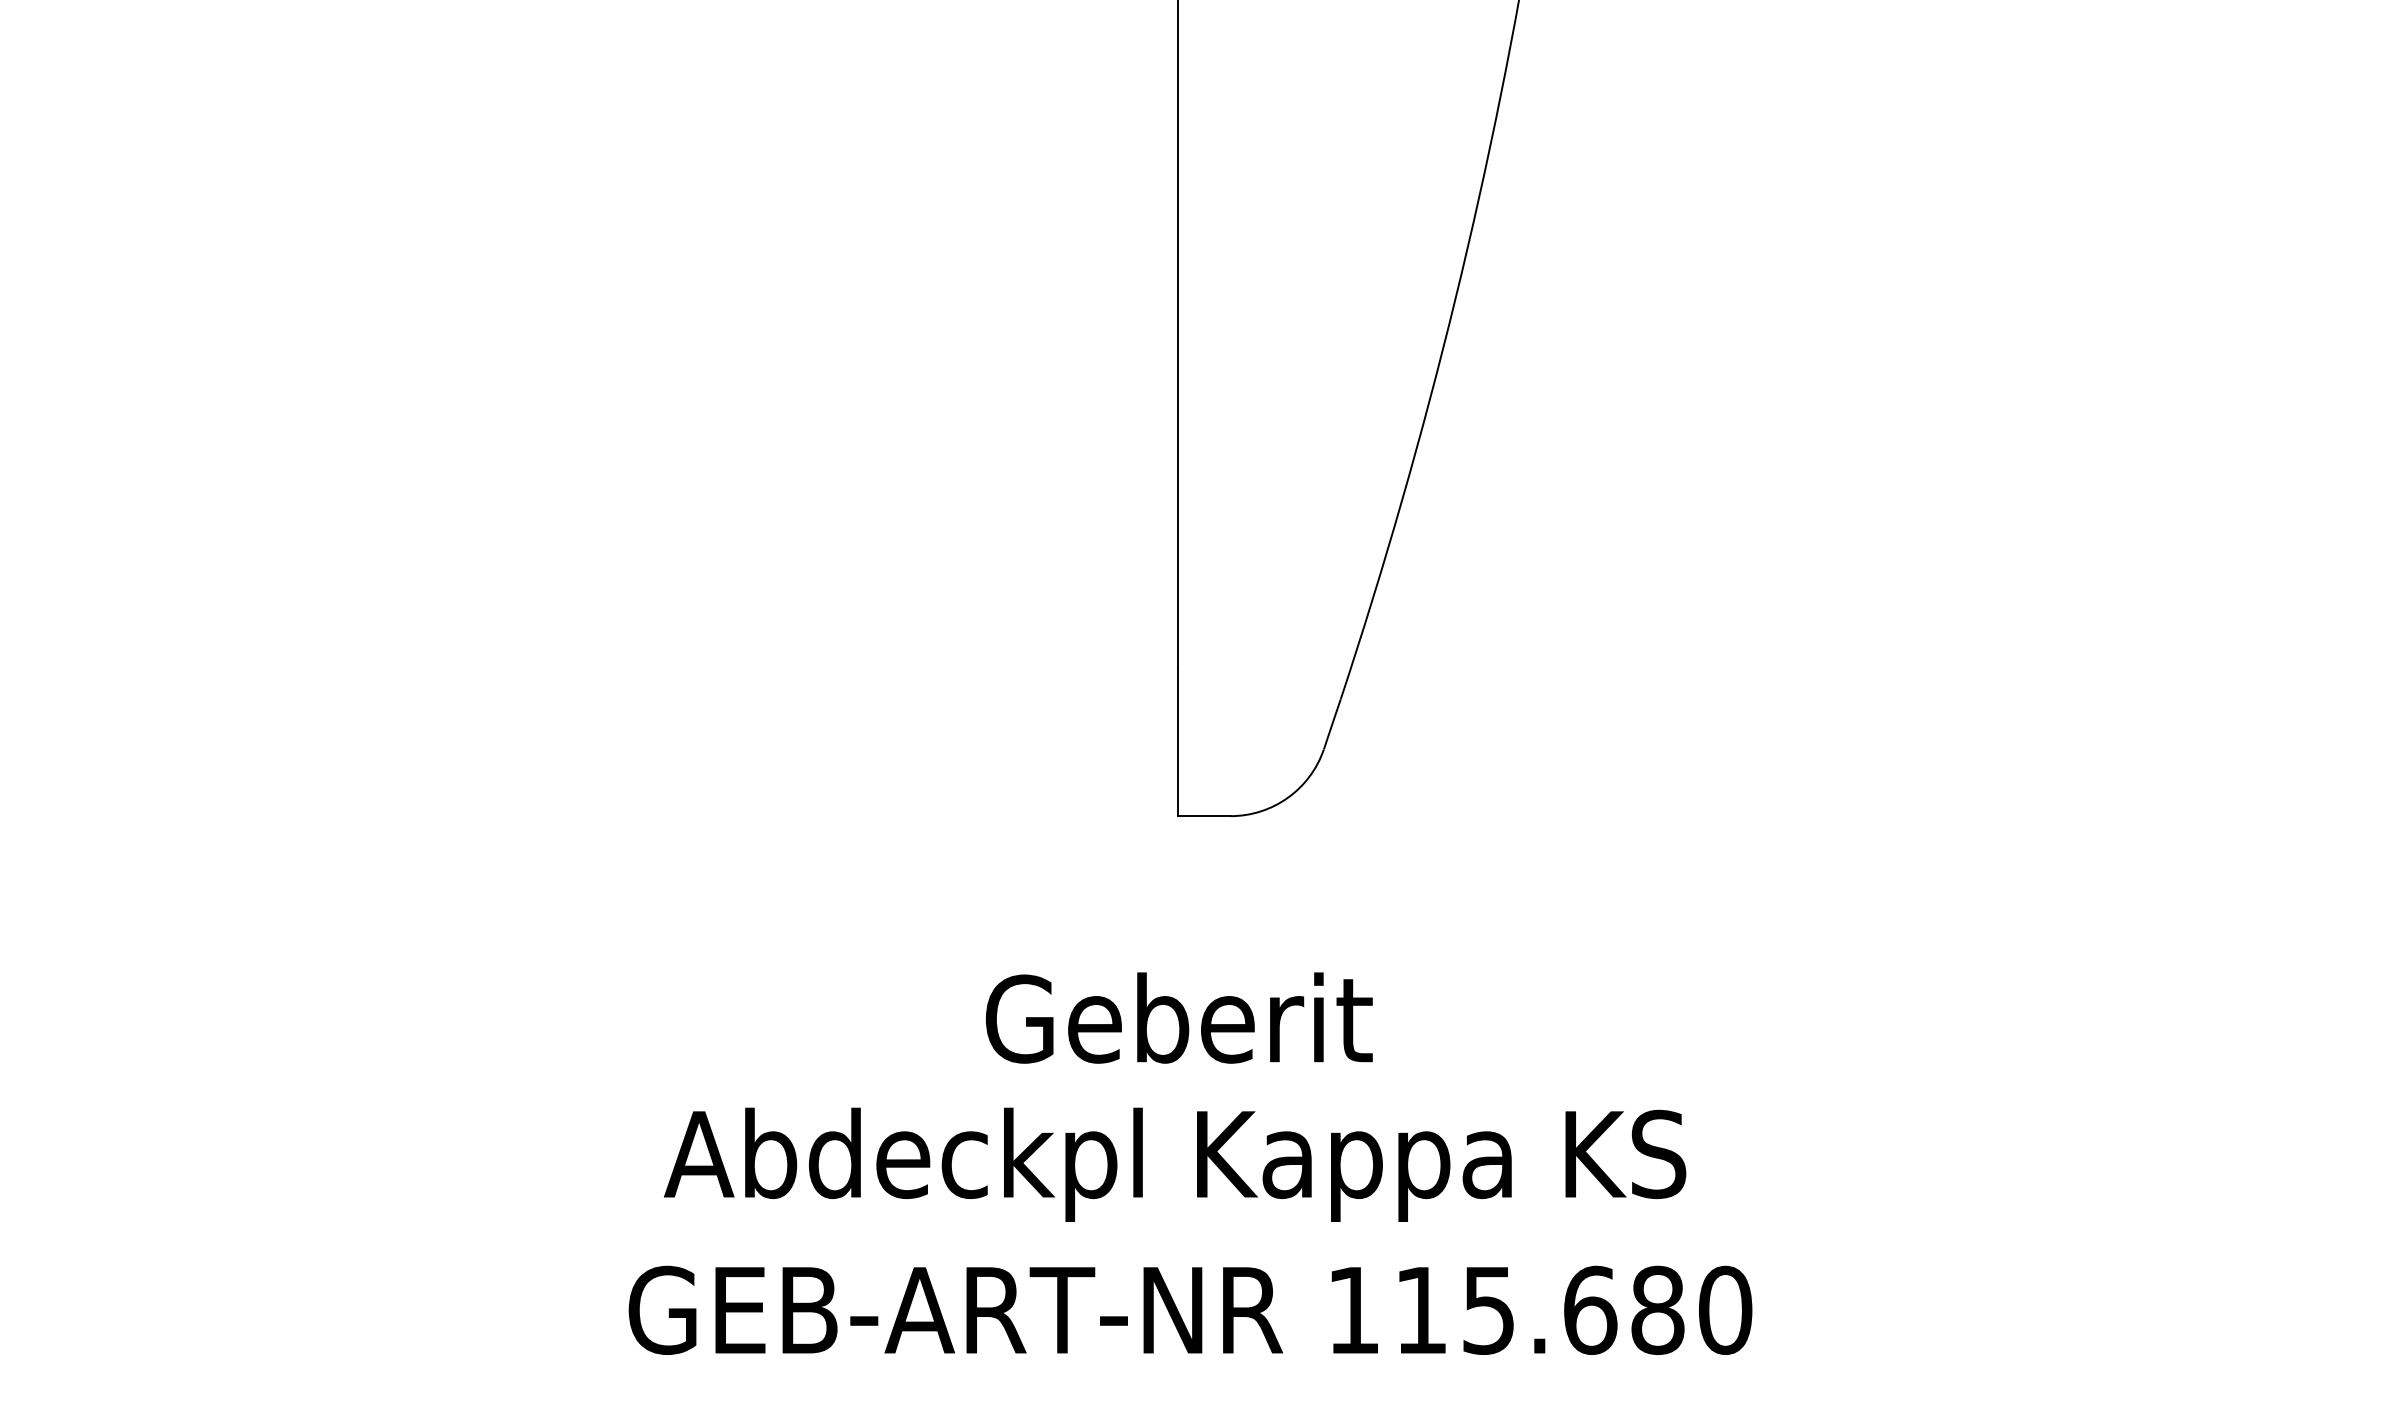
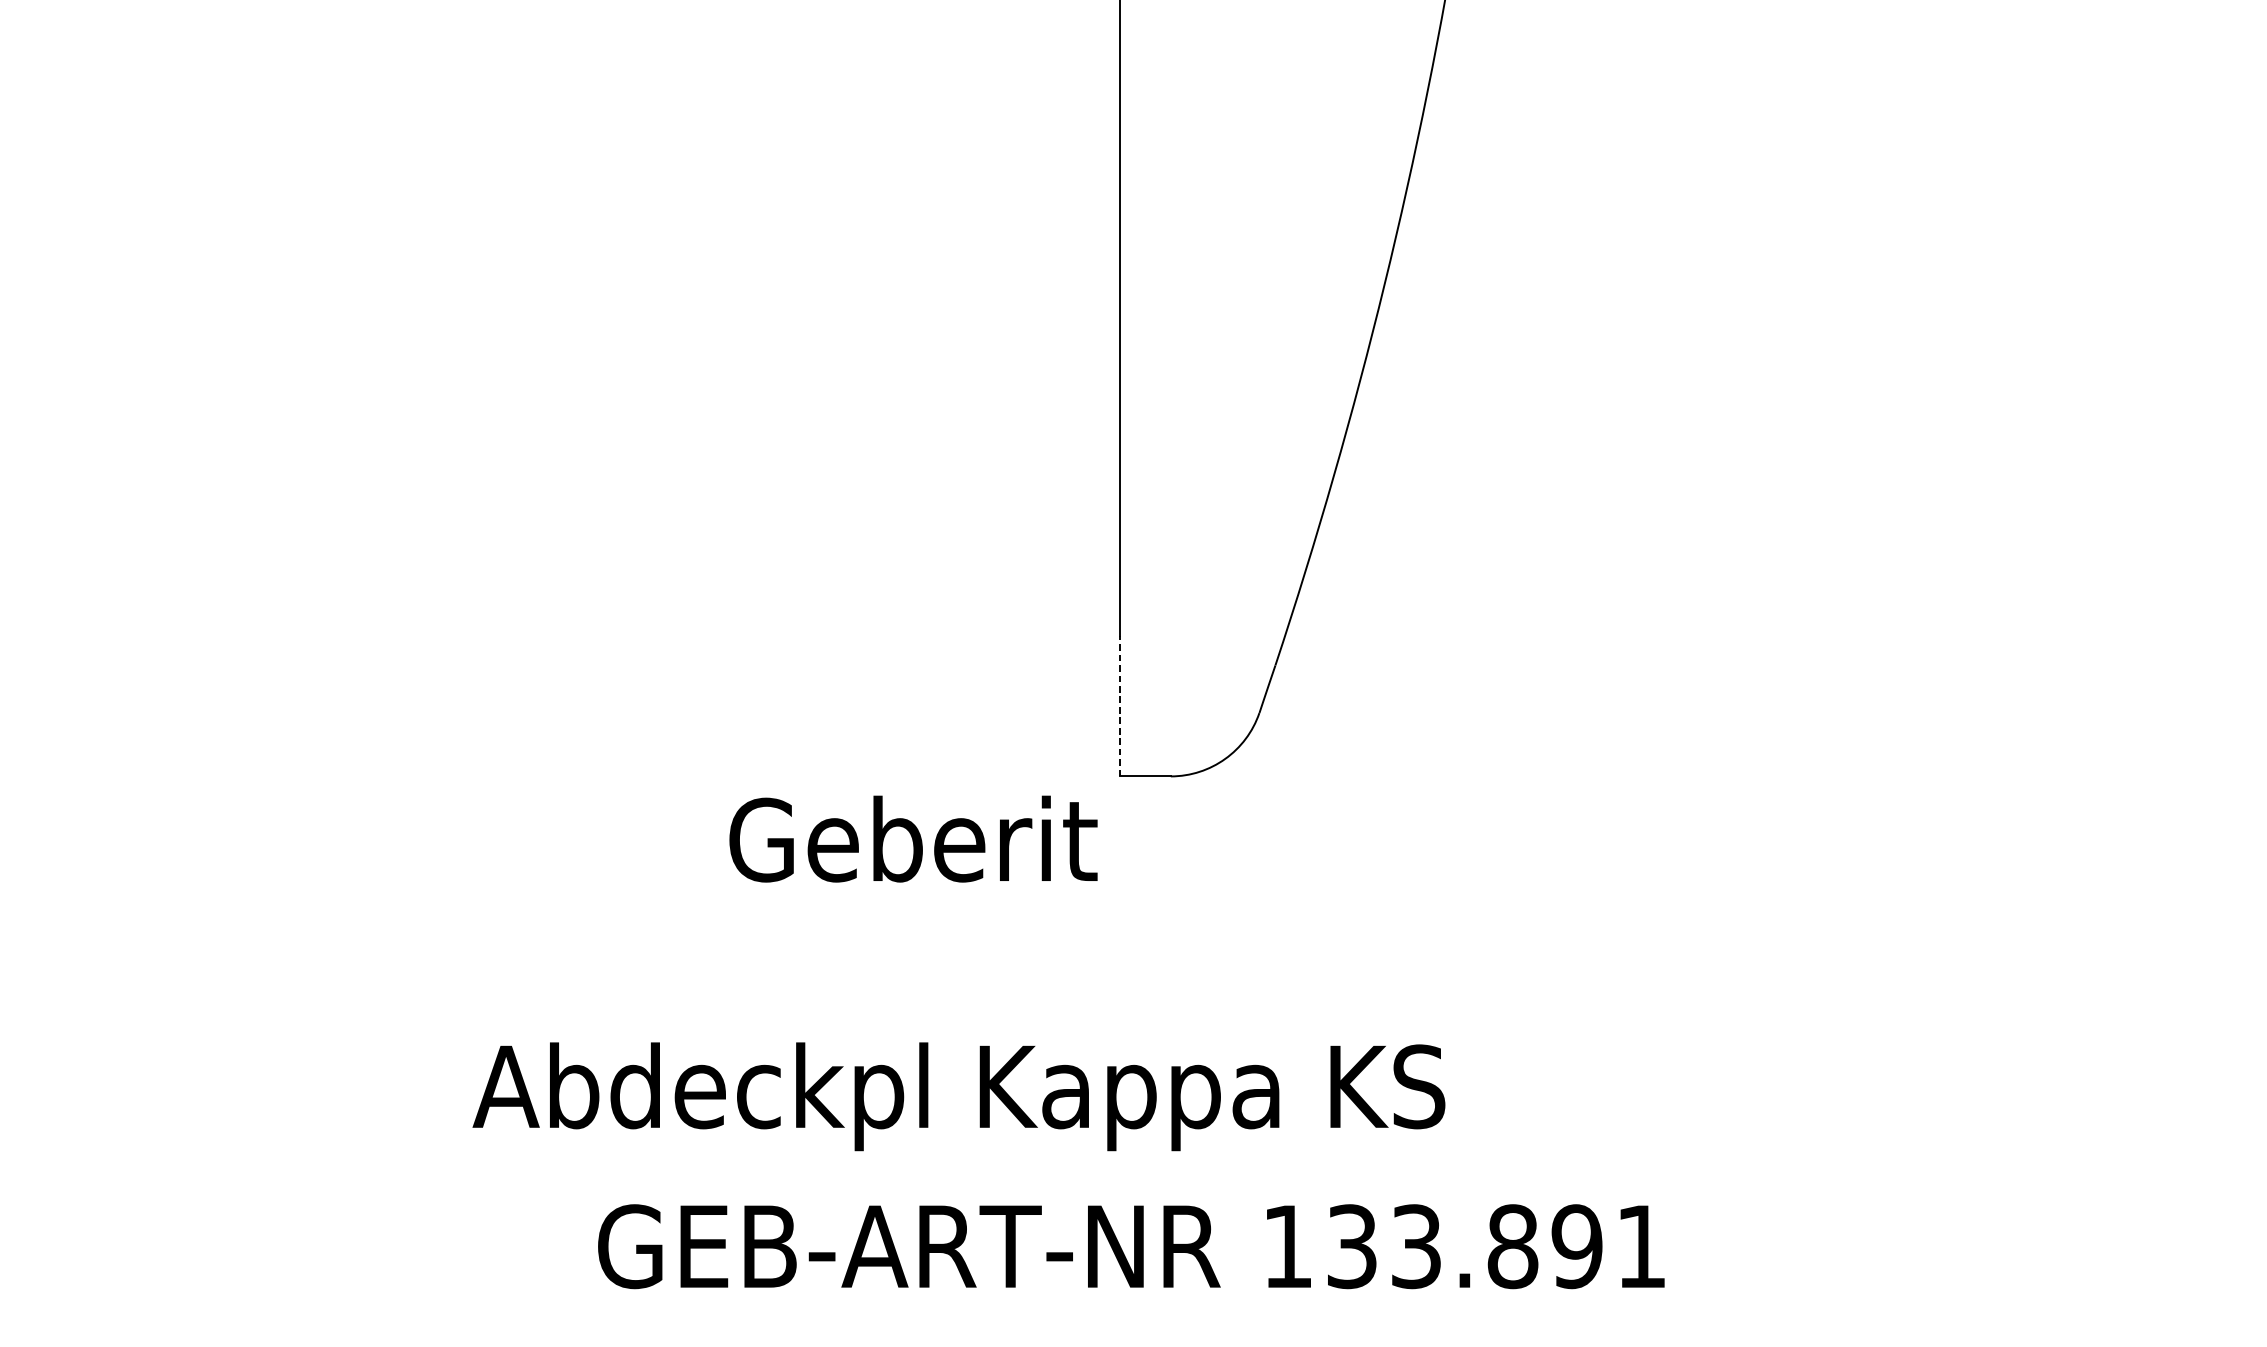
line: (1177, 742) -> (1120, 706), solid -> dashed
text: (1178, 1017) -> (912, 838), moved
text: (1175, 1164) -> (959, 1096), moved
text: (1573, 1309) -> (1496, 1245), 115.680 -> 133.891

